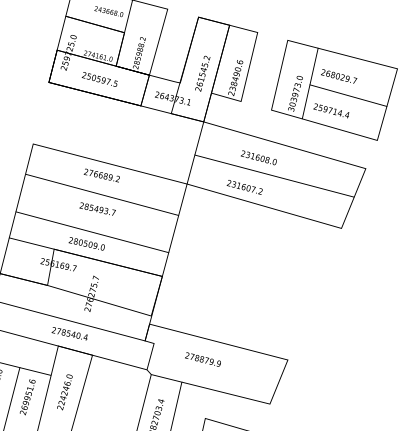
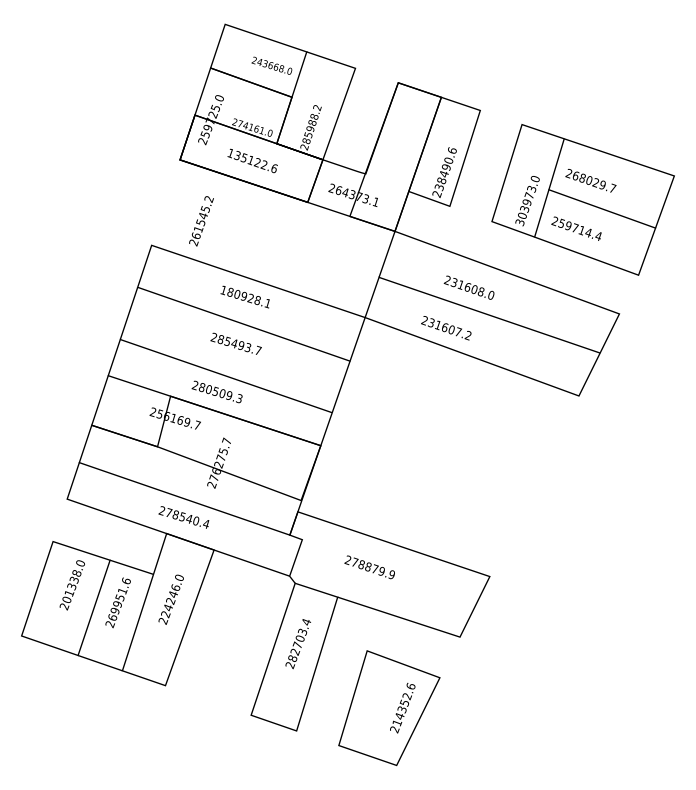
text: (202, 73) -> (201, 221), moved
text: (99, 79) -> (252, 160), 250597.5 -> 135122.6
text: (101, 175) -> (245, 296), 276689.2 -> 180928.1
text: (102, 247) -> (239, 398), 280509.0 -> 280509.3

